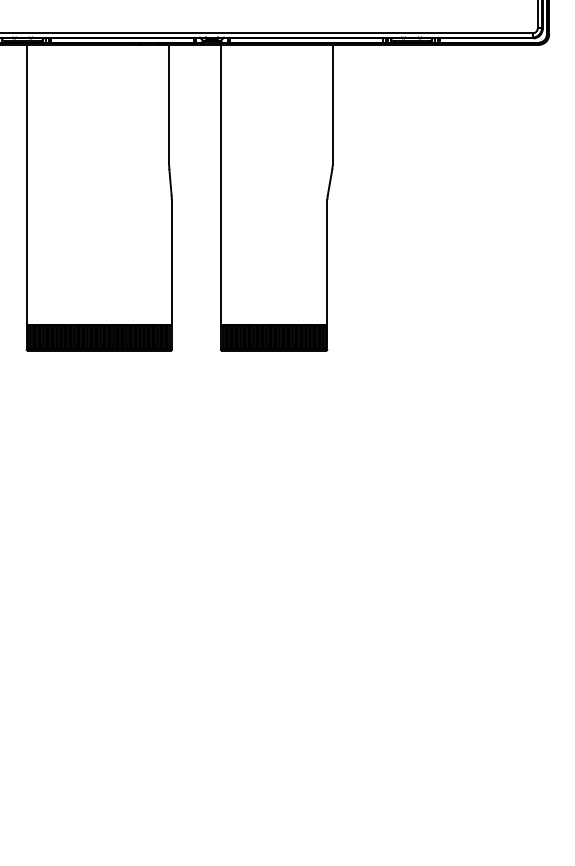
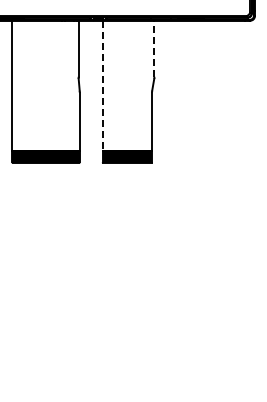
line: (332, 104) -> (154, 48), solid -> dashed
line: (220, 184) -> (102, 85), solid -> dashed

